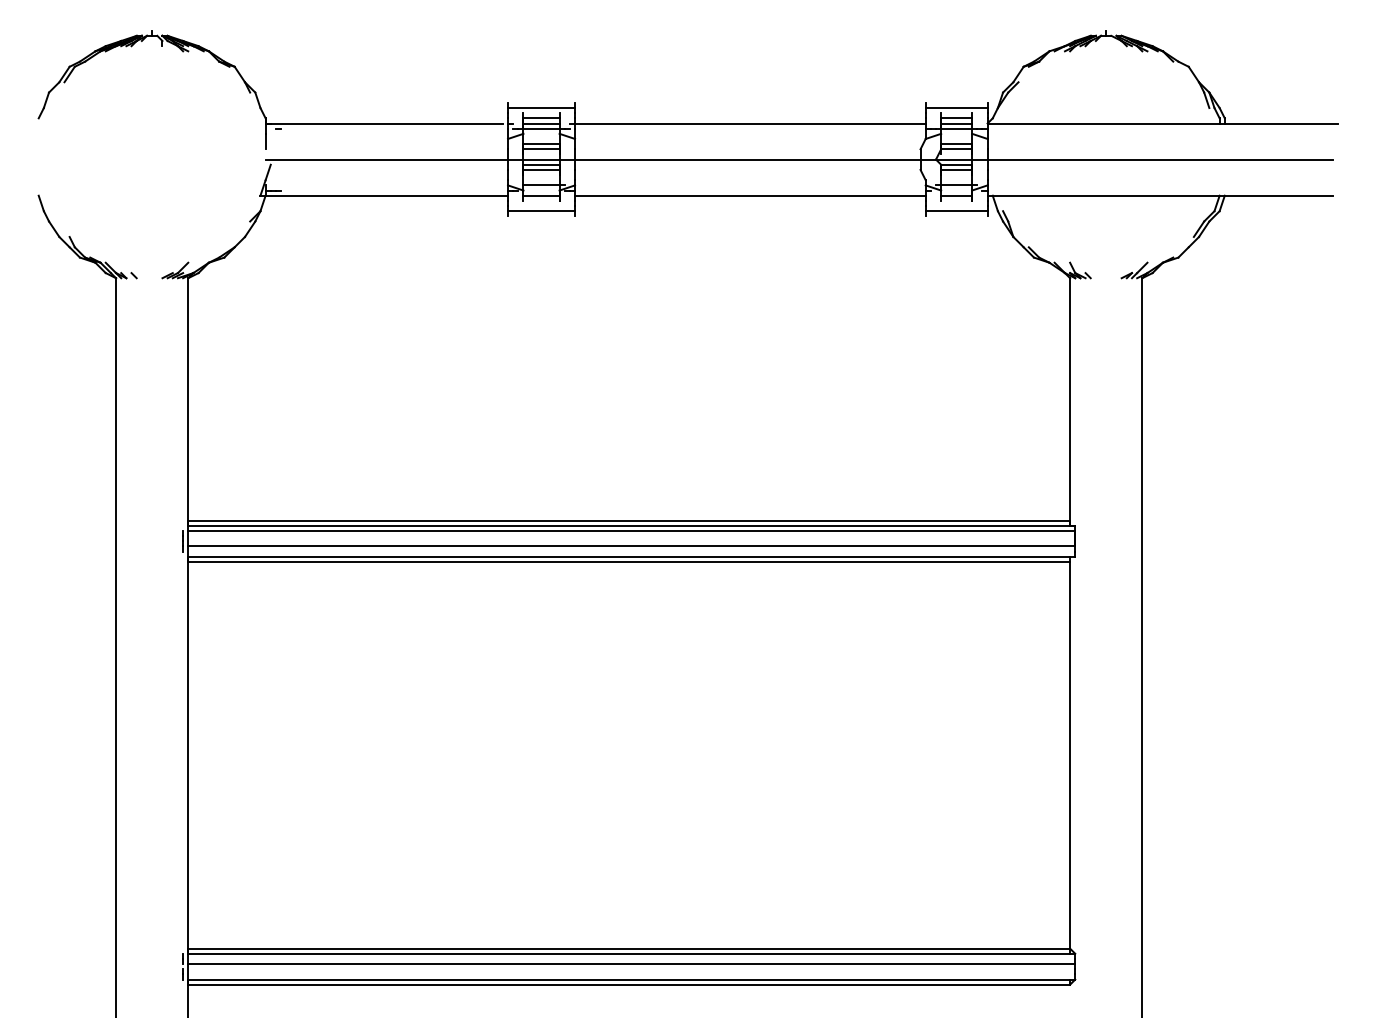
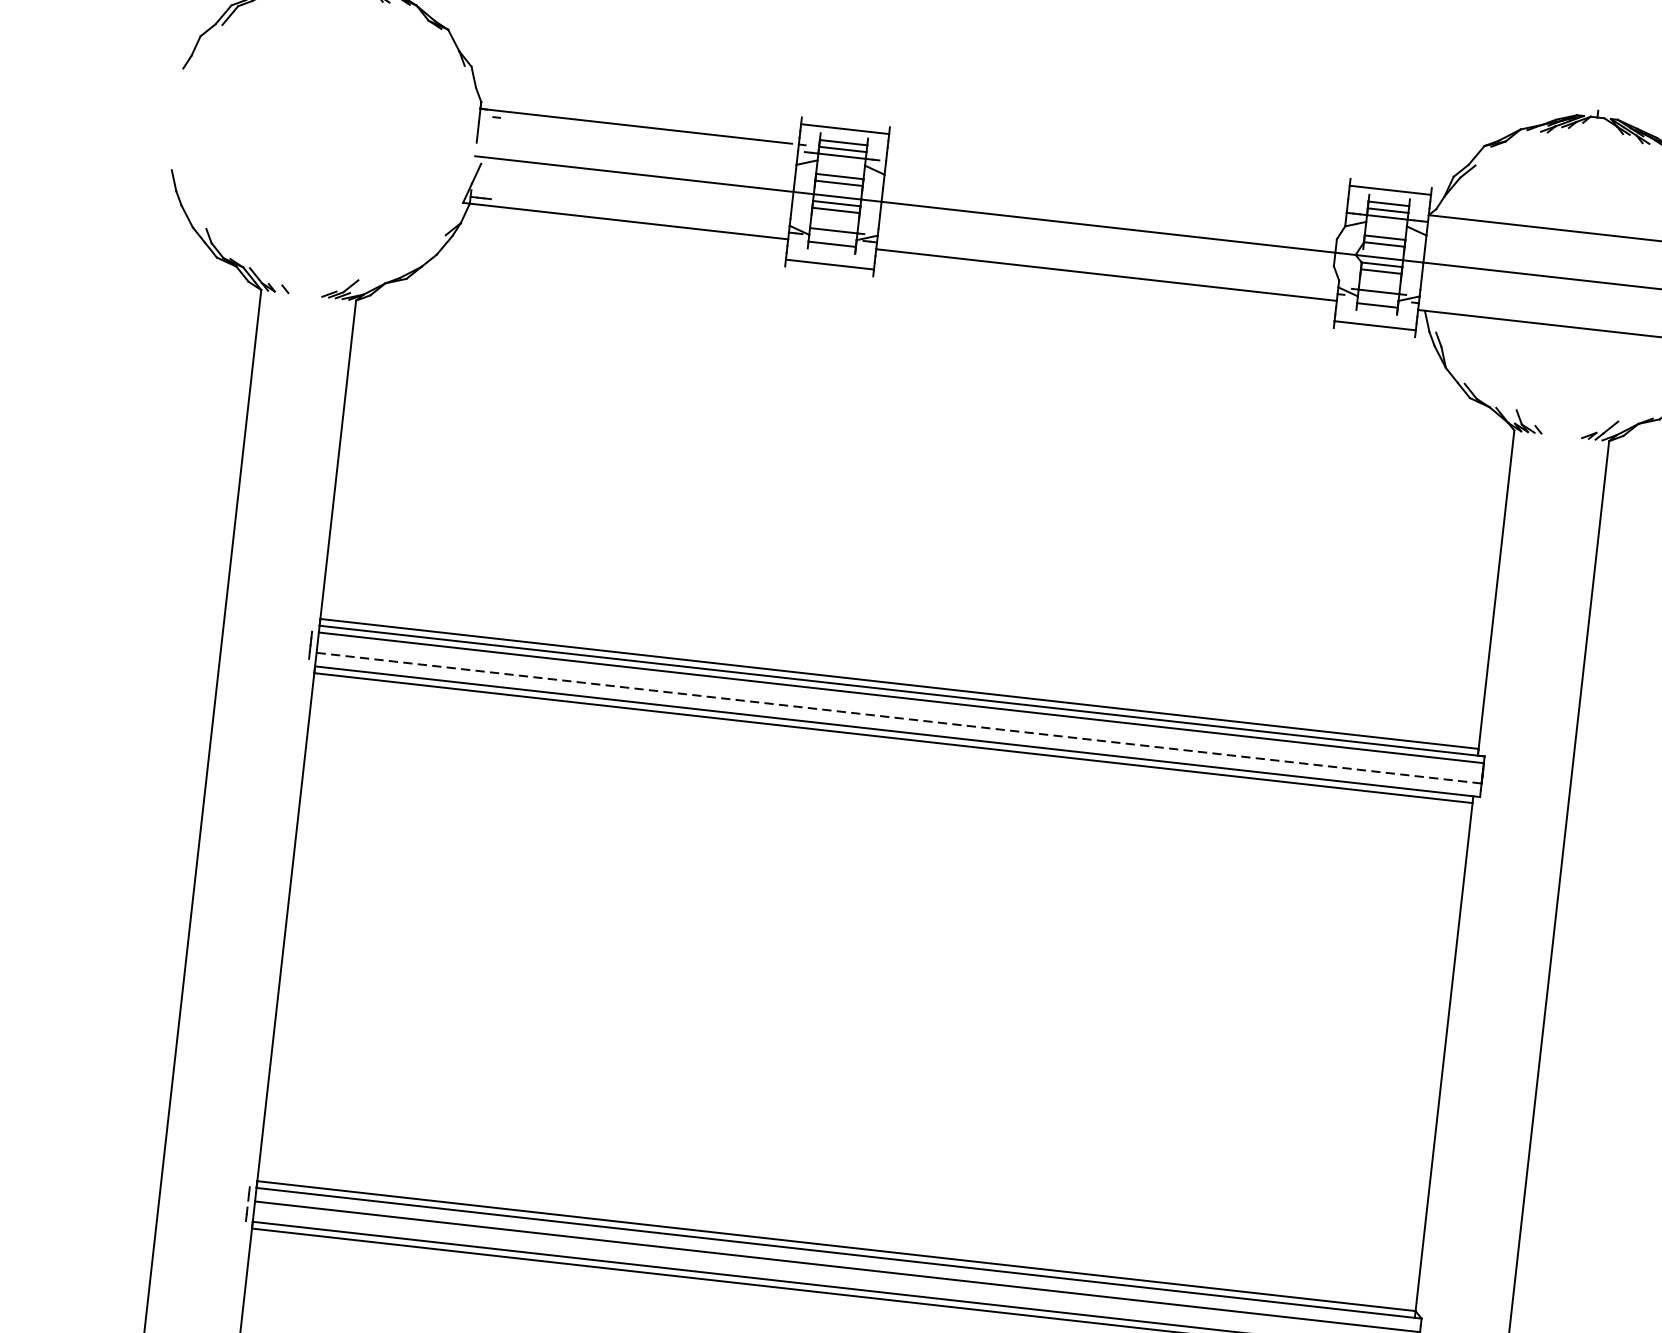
line: (747, 123) -> (1113, 179), removed
line: (632, 546) -> (900, 718), solid -> dashed

